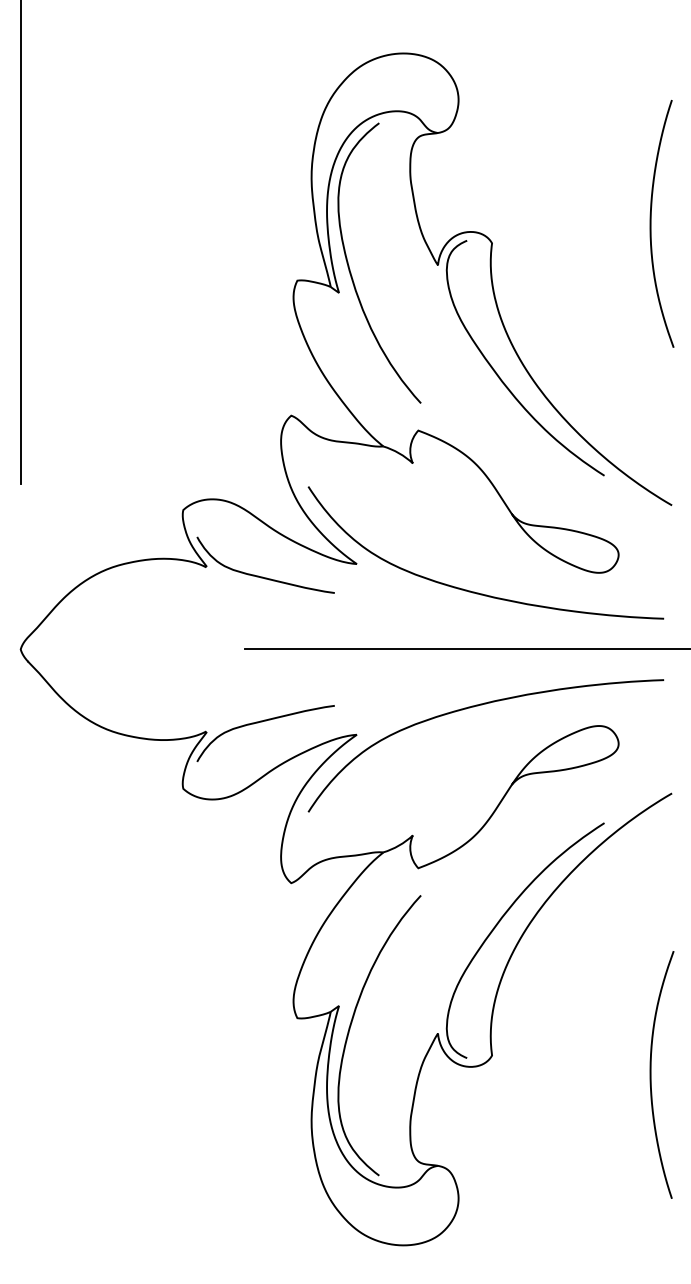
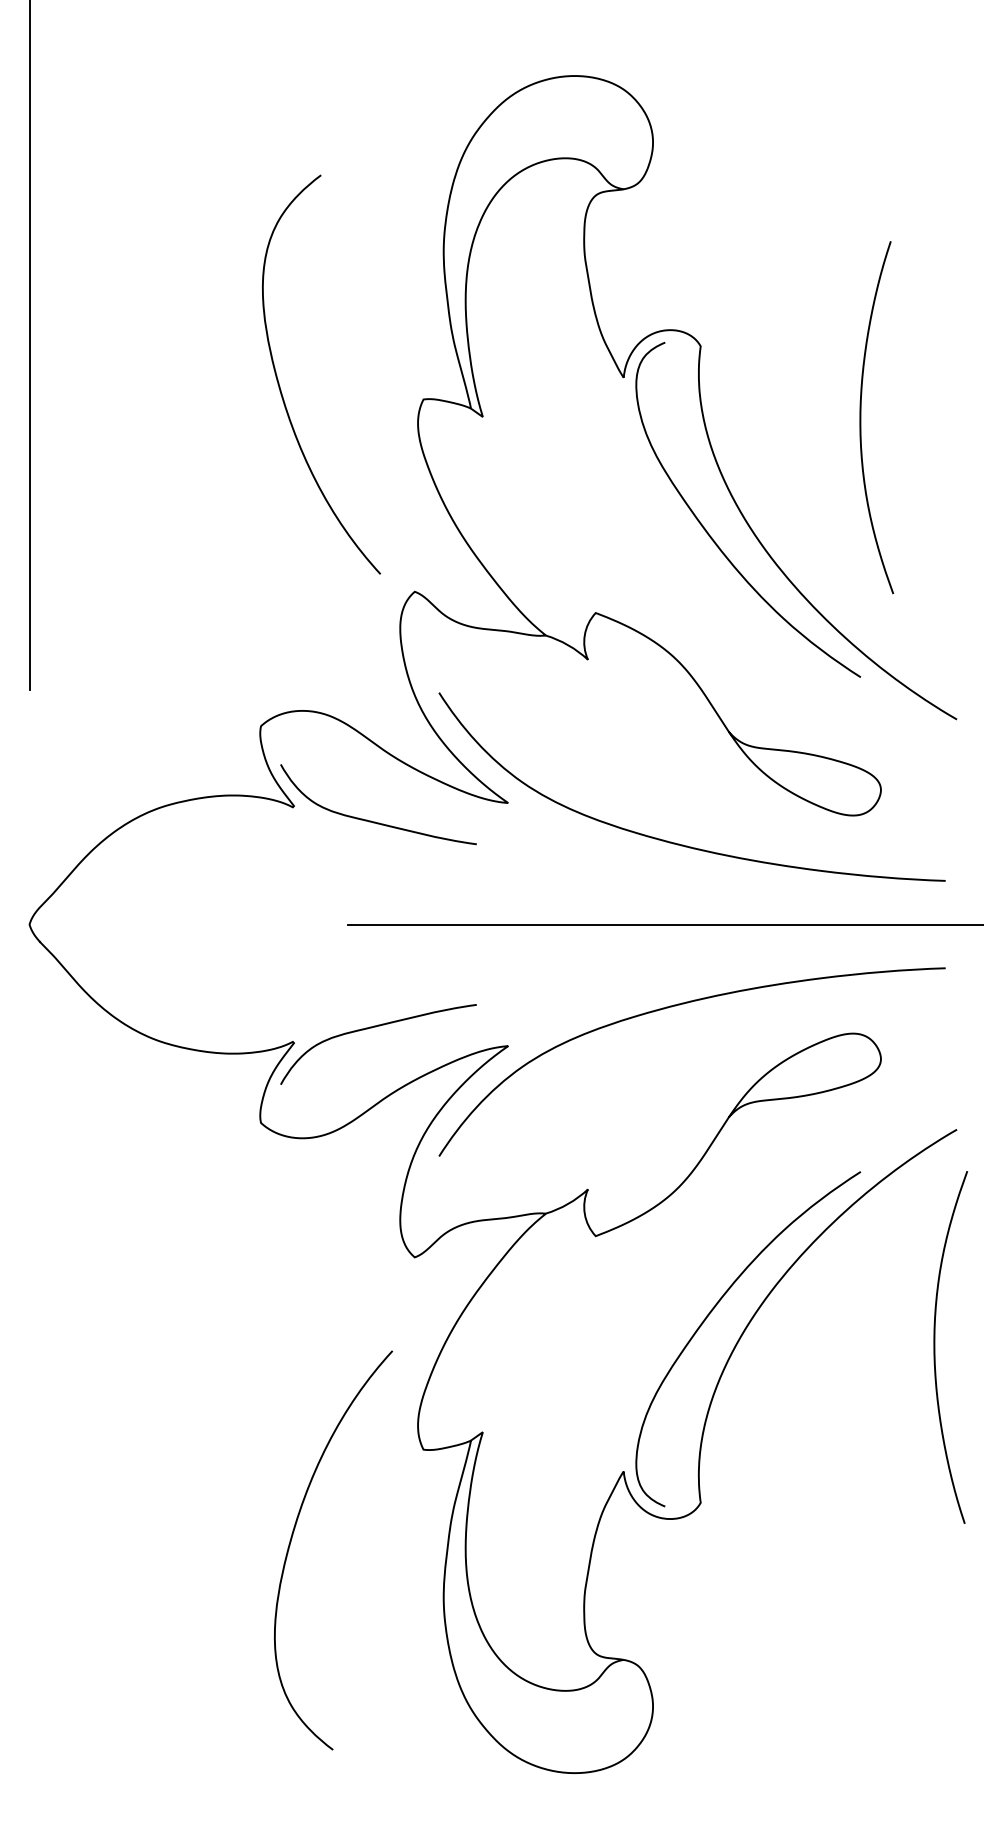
curve: (651, 223) -> (861, 417), moved
curve: (350, 271) -> (280, 386), moved
curve: (351, 1025) -> (293, 1535), moved
curve: (651, 1074) -> (935, 1347), moved

